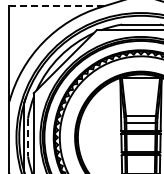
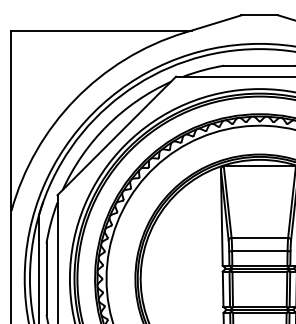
line: (57, 6) -> (102, 31), dashed -> solid
line: (28, 137) -> (47, 278), dashed -> solid

